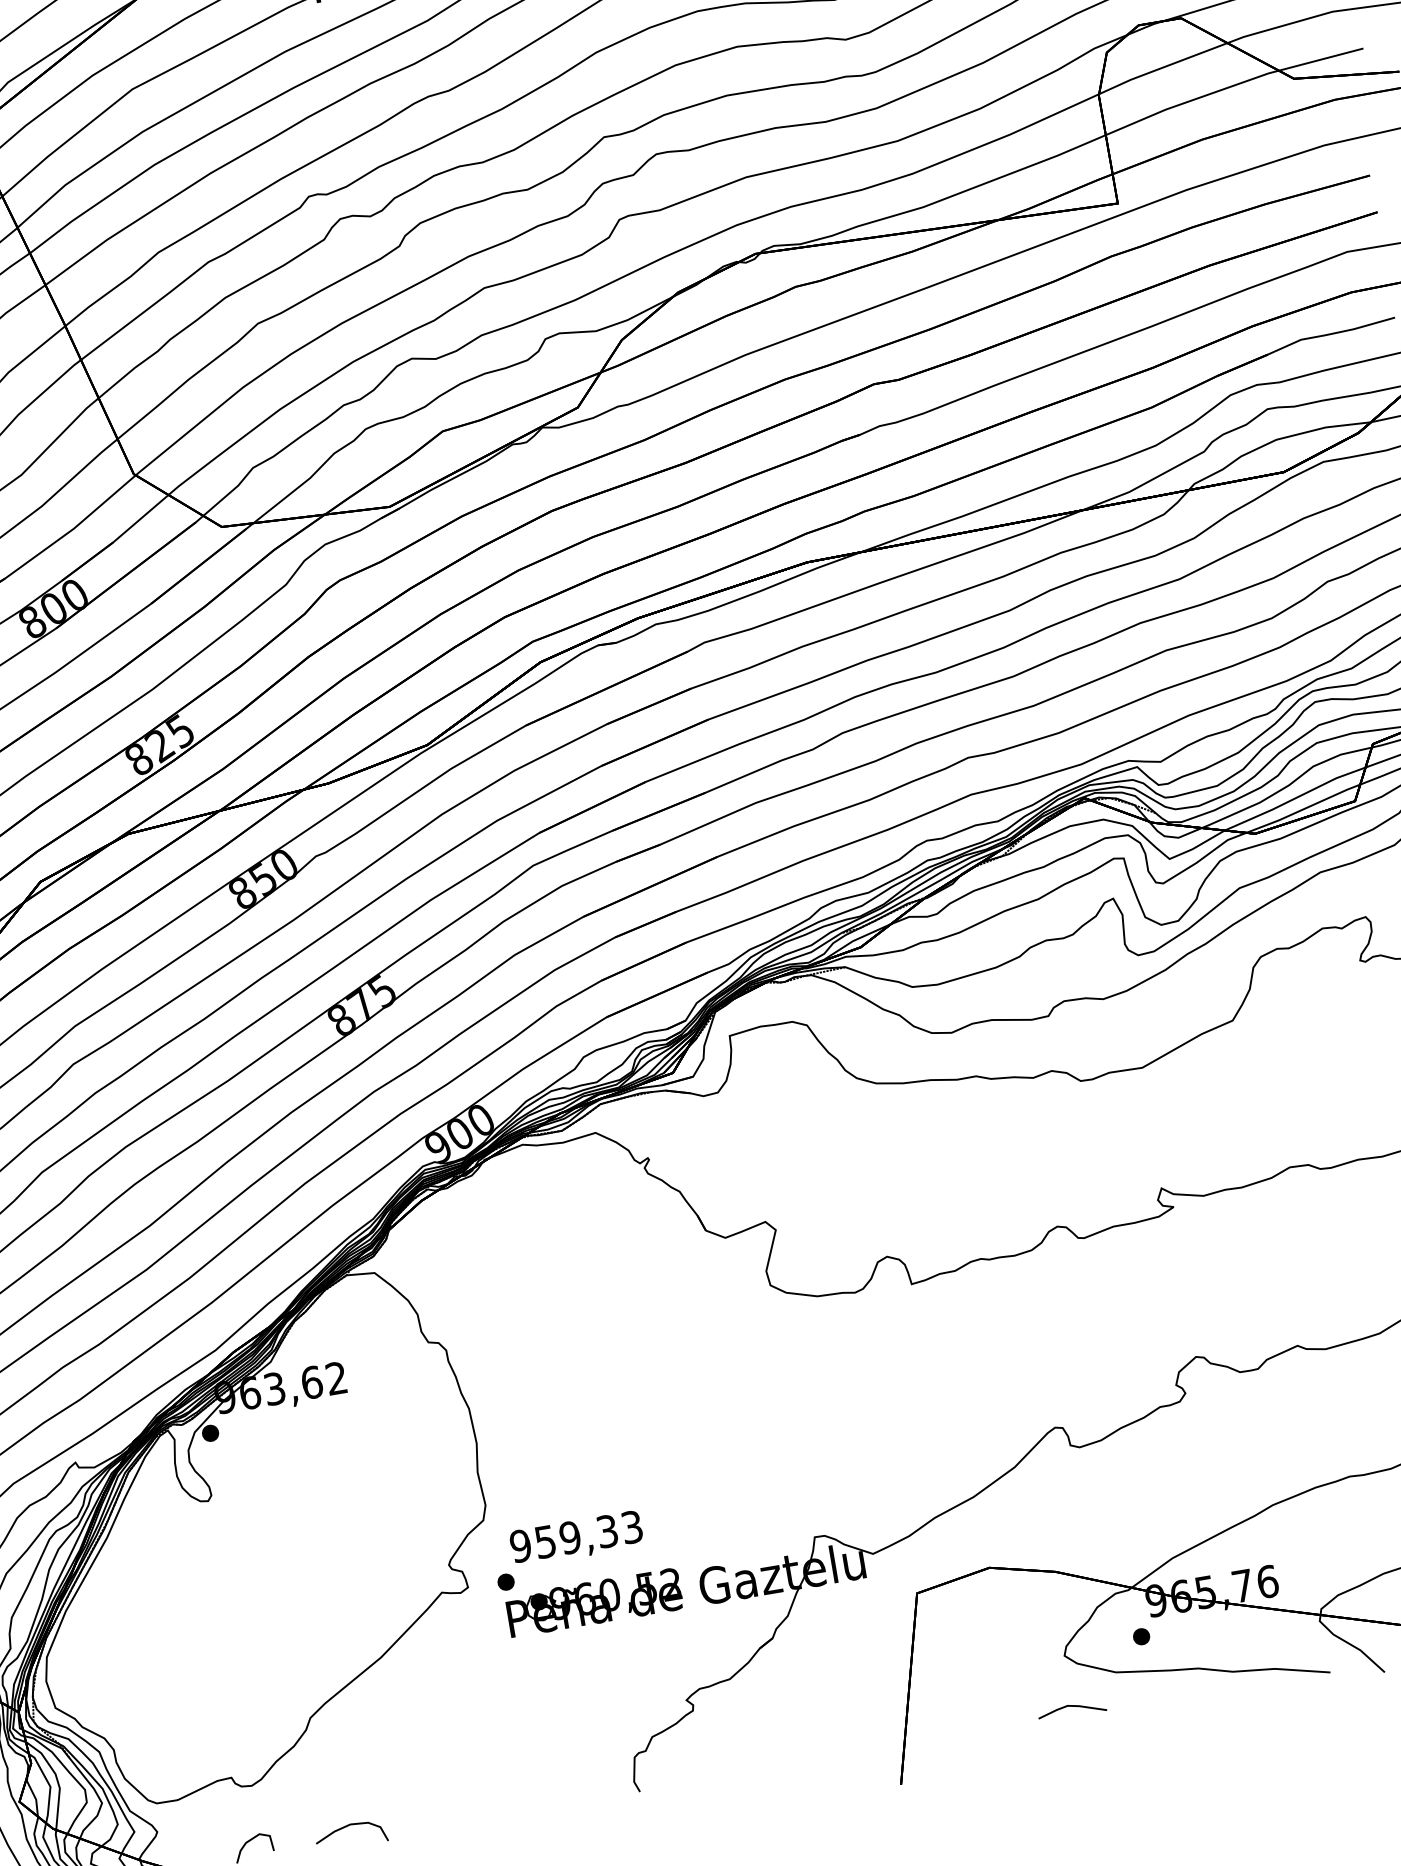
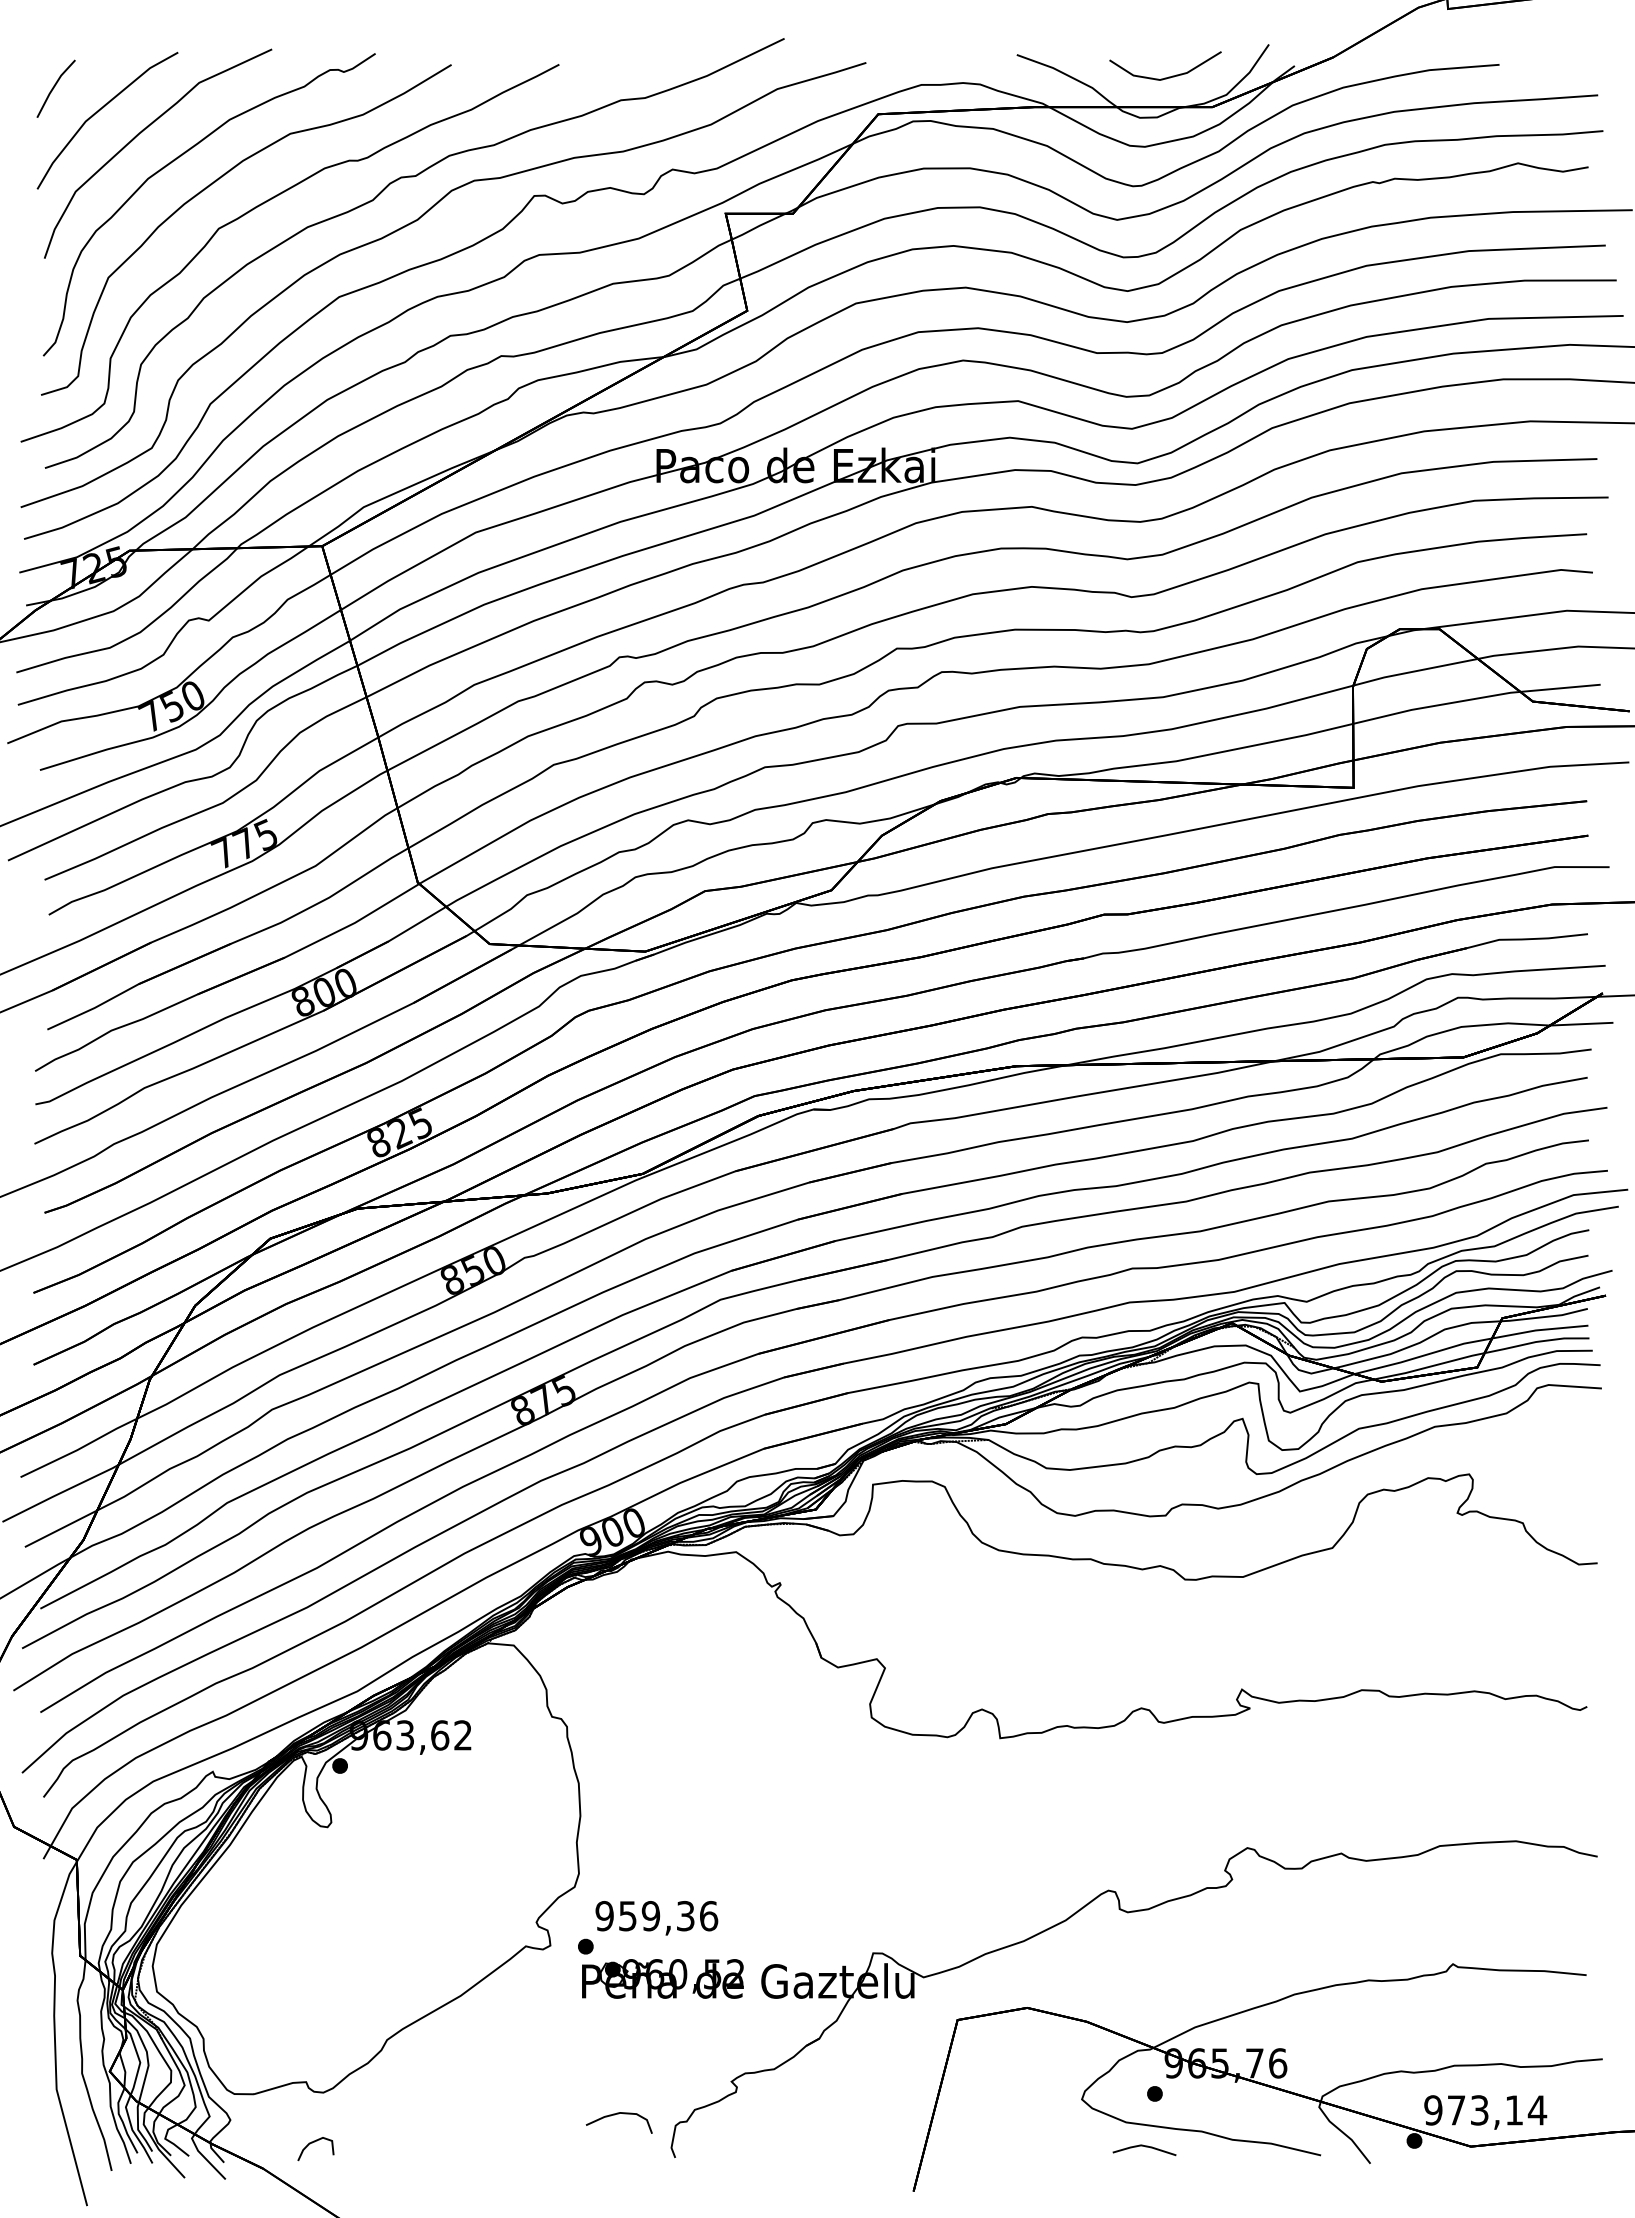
text: (632, 1527) -> (709, 1916), 959,33 -> 959,36
line: (1072, 1707) -> (1145, 2147), moved
curve: (345, 1828) -> (615, 2115), moved

